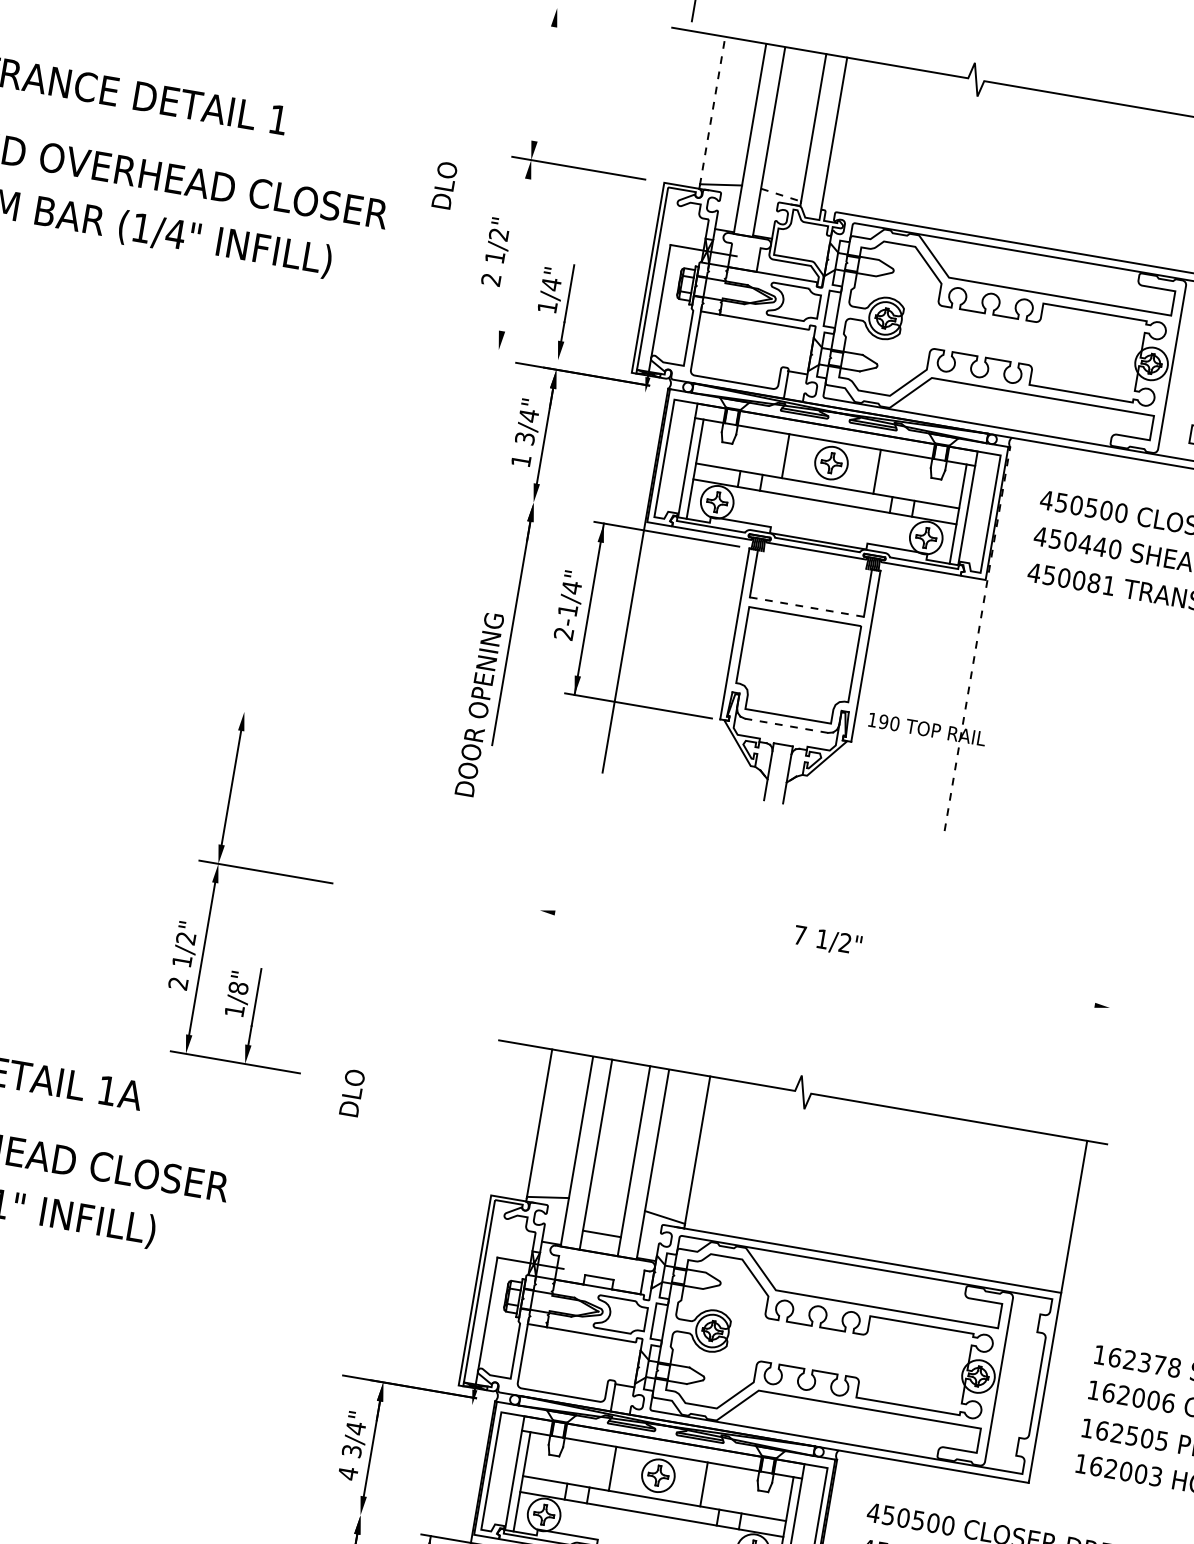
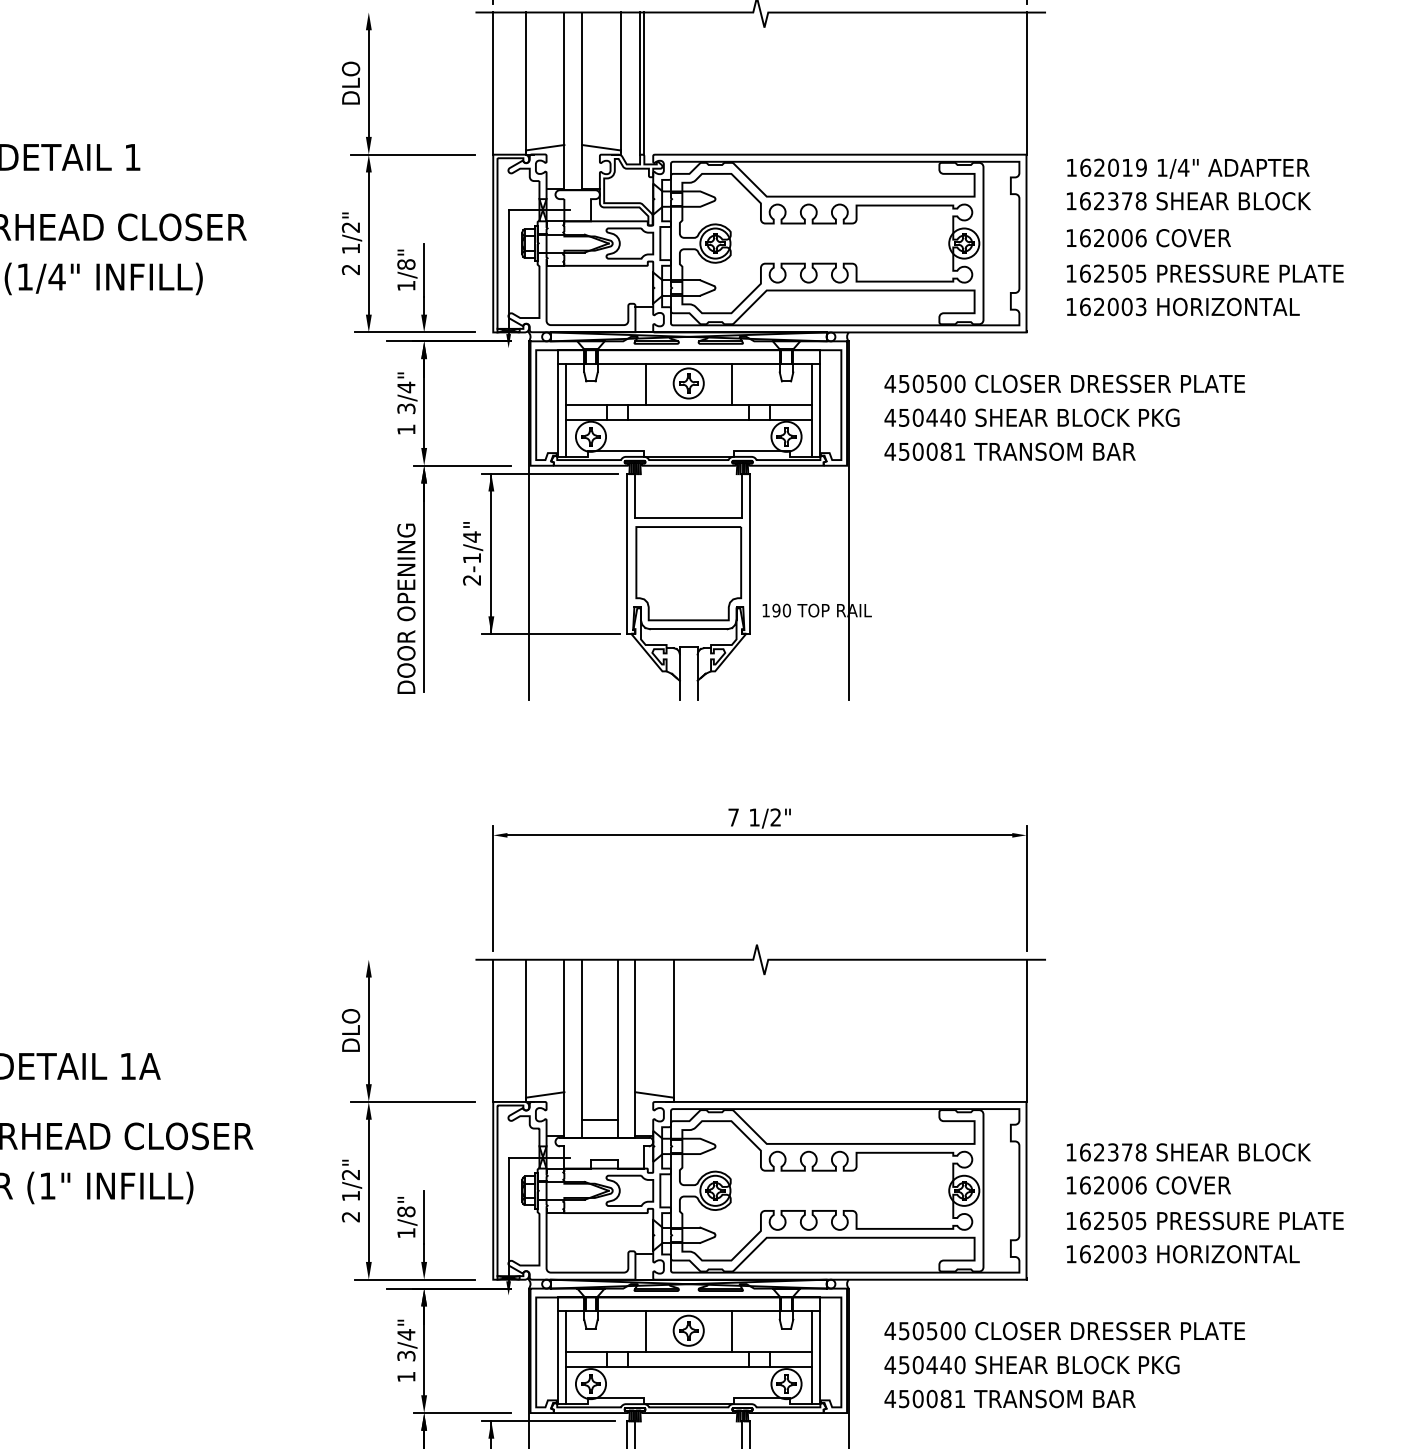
line: (543, 83) -> (368, 83), added
line: (677, 106) -> (493, 83), added
line: (713, 111) -> (526, 82), dashed -> solid
line: (838, 134) -> (644, 83), added
text: (445, 184) -> (351, 82), moved
line: (781, 194) -> (601, 147), dashed -> solid
line: (514, 254) -> (368, 243), added
text: (551, 284) -> (406, 264), 1/4" -> 1/8"
line: (547, 358) -> (414, 332), added
line: (574, 509) -> (462, 465), added
line: (807, 607) -> (689, 518), dashed -> solid
line: (977, 638) -> (848, 520), dashed -> solid
text: (479, 704) -> (406, 608), moved
line: (786, 726) -> (688, 629), dashed -> solid
part: (260, 871) -> (408, 1102), moved
line: (824, 959) -> (759, 835), added
line: (530, 967) -> (493, 888), added
line: (1100, 1064) -> (1026, 888), added
line: (504, 1119) -> (493, 1030), added
text: (348, 1473) -> (406, 1376), 4 -> 1
line: (401, 1522) -> (462, 1413), added

